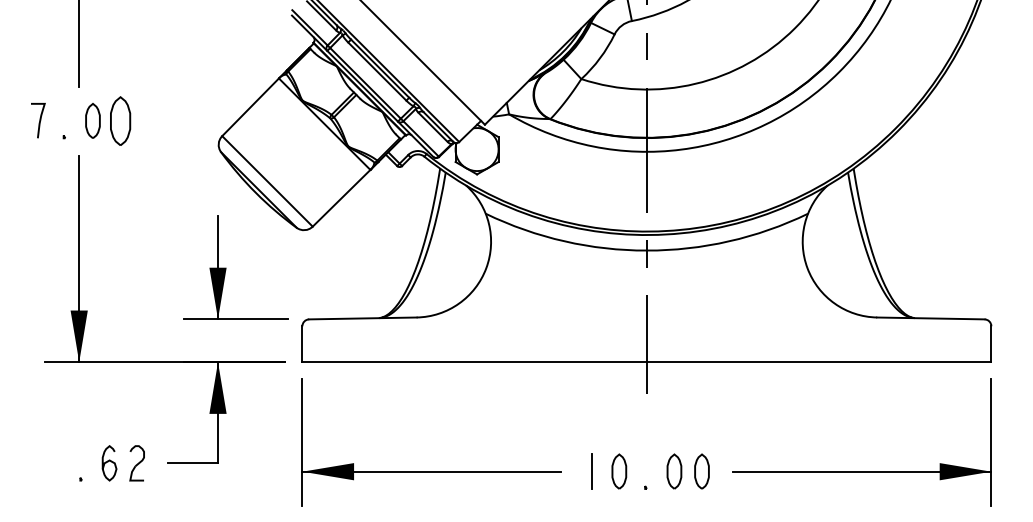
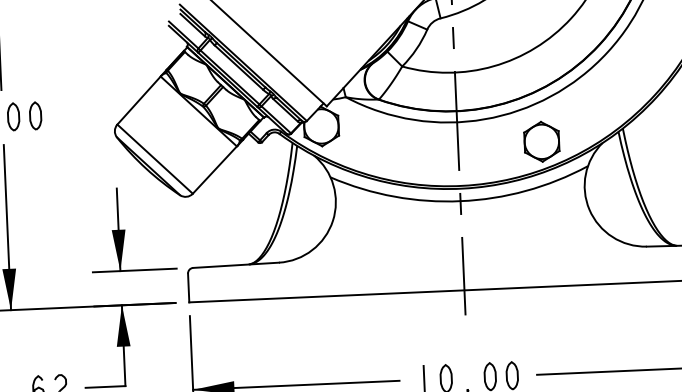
part: (120, 120) -> (35, 115), size x0.71
part: (751, 180) -> (541, 141), added

